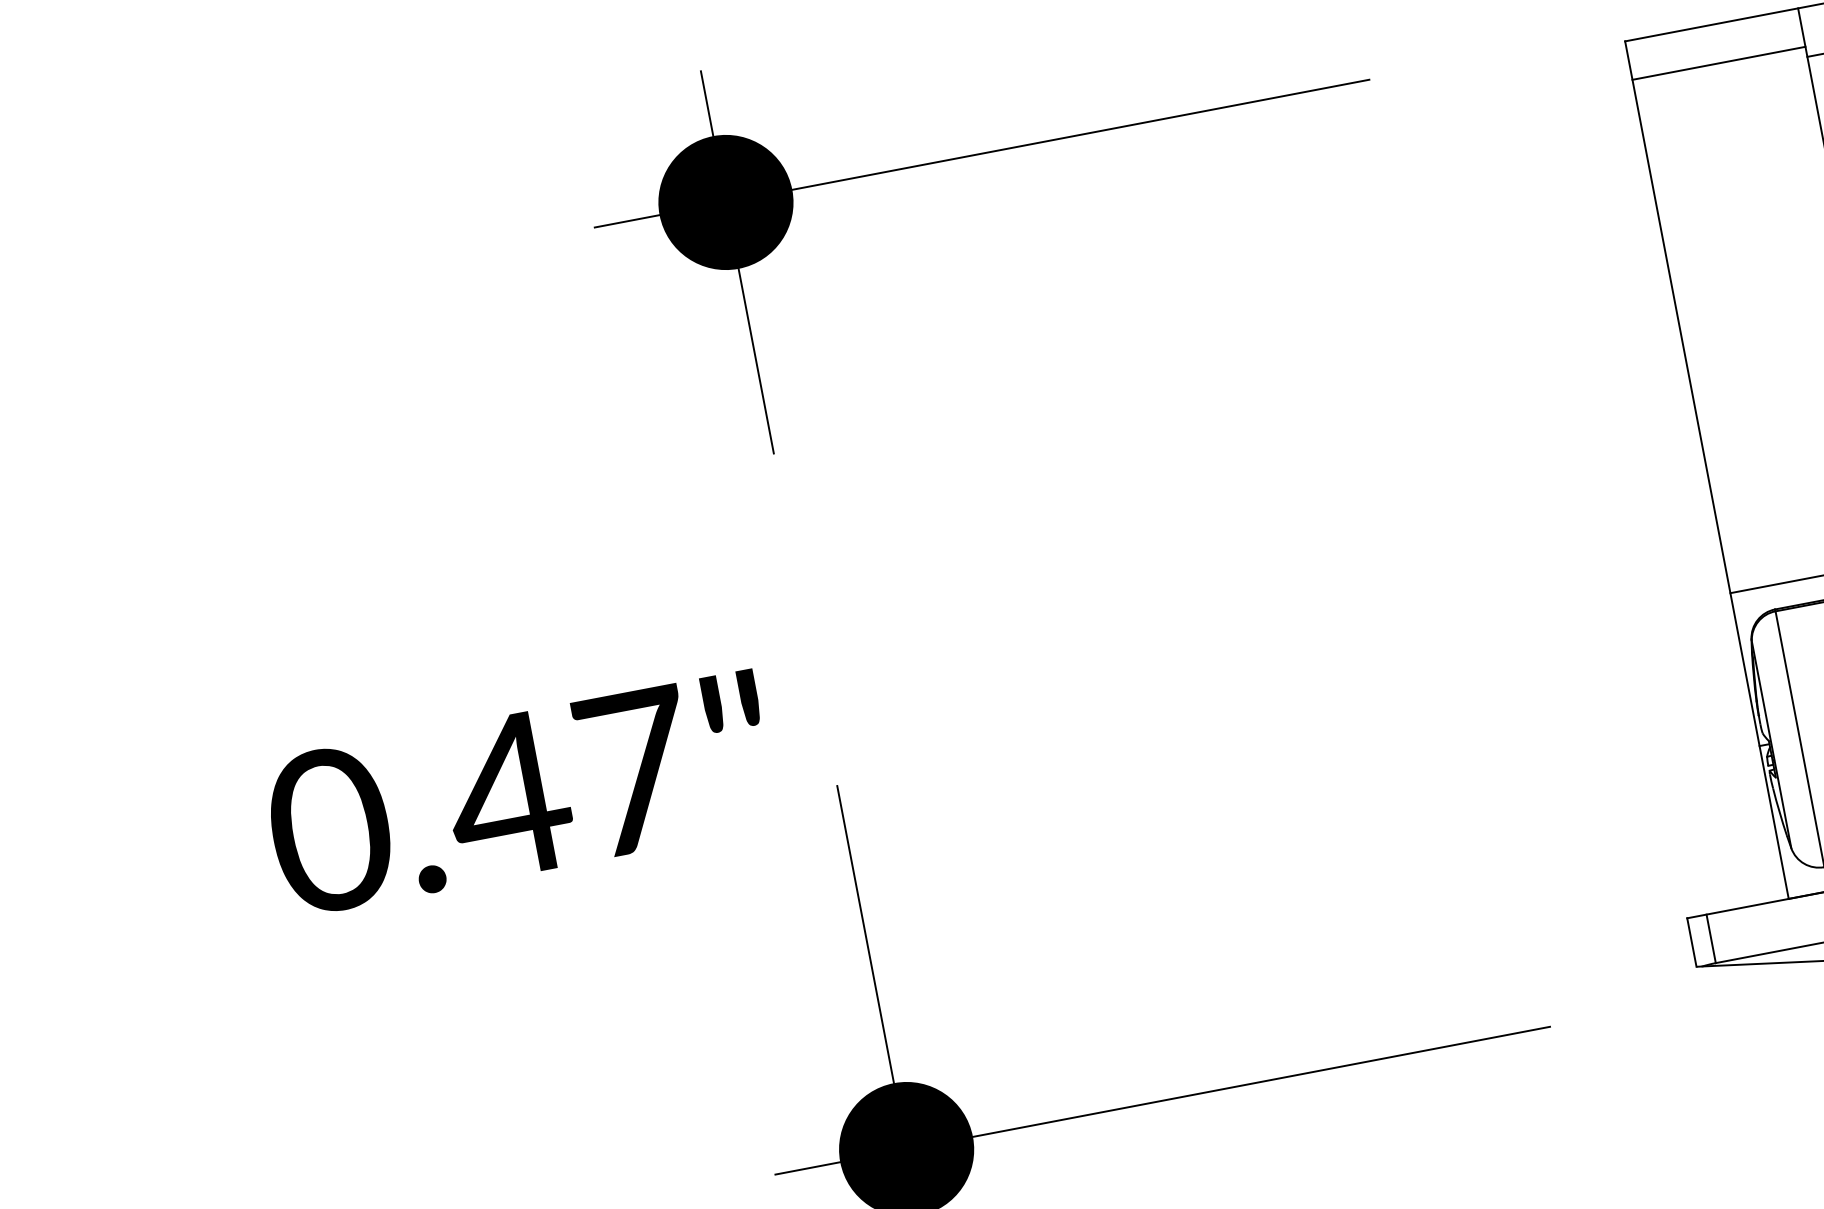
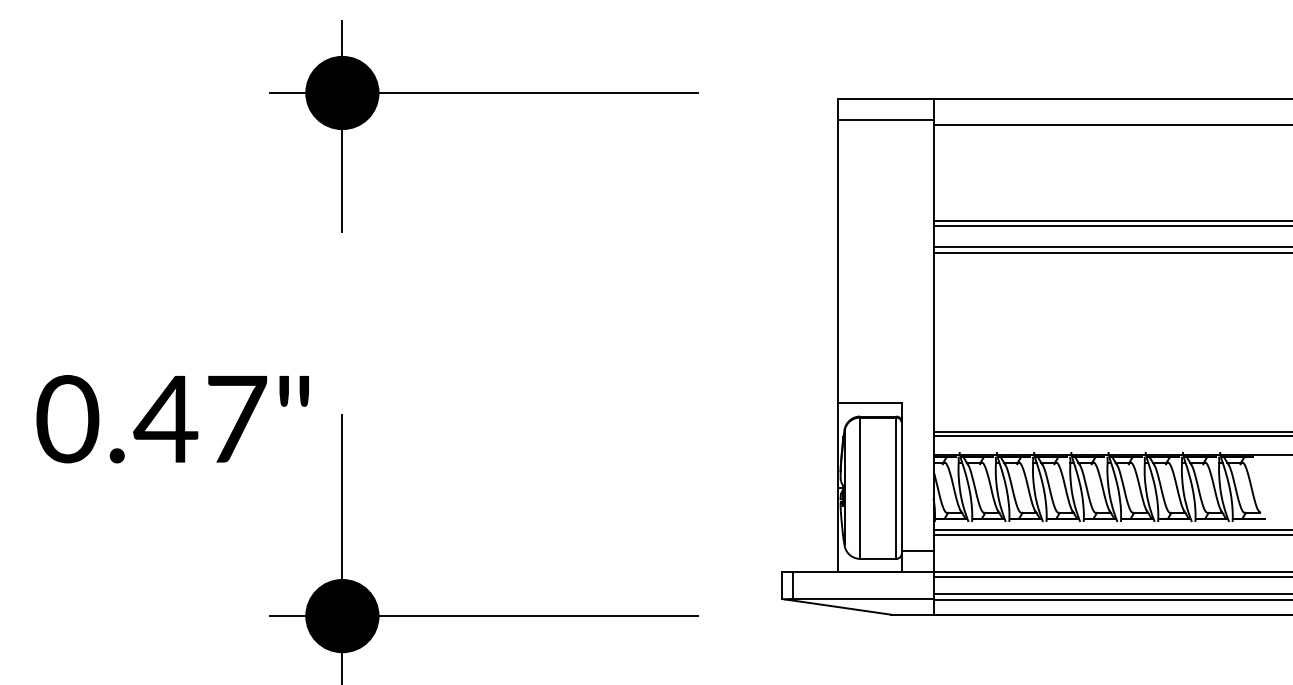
text: (520, 794) -> (172, 419), moved

